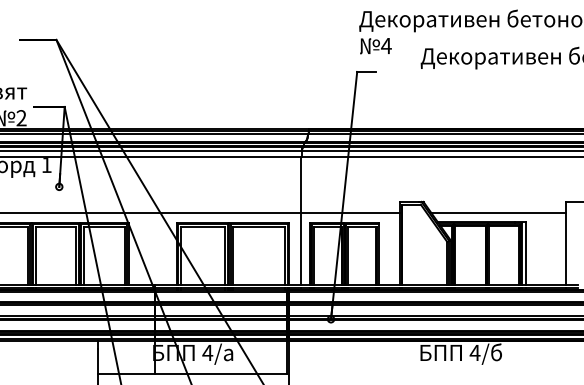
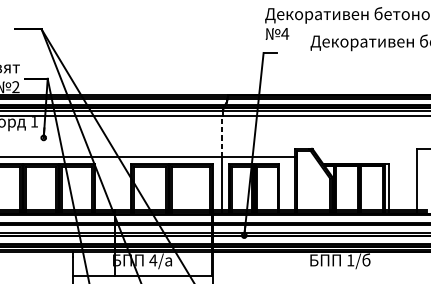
line: (300, 184) -> (221, 136), solid -> dashed
line: (498, 212) -> (367, 156), removed
text: (474, 352) -> (350, 260), 4/ -> 1/

